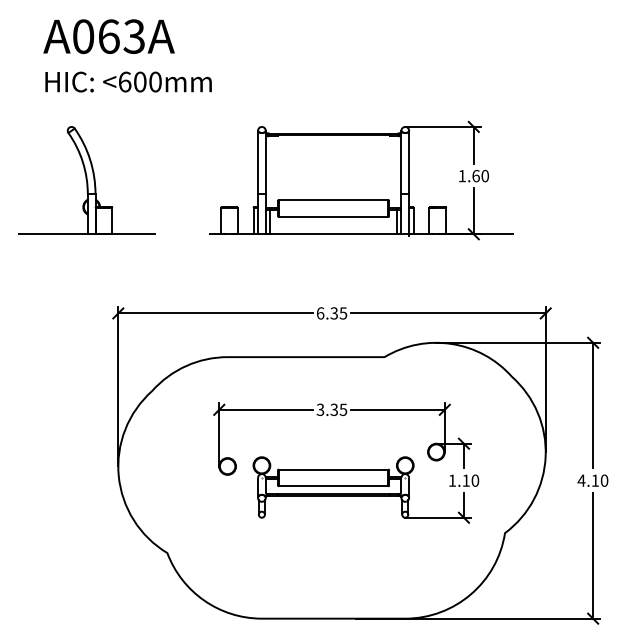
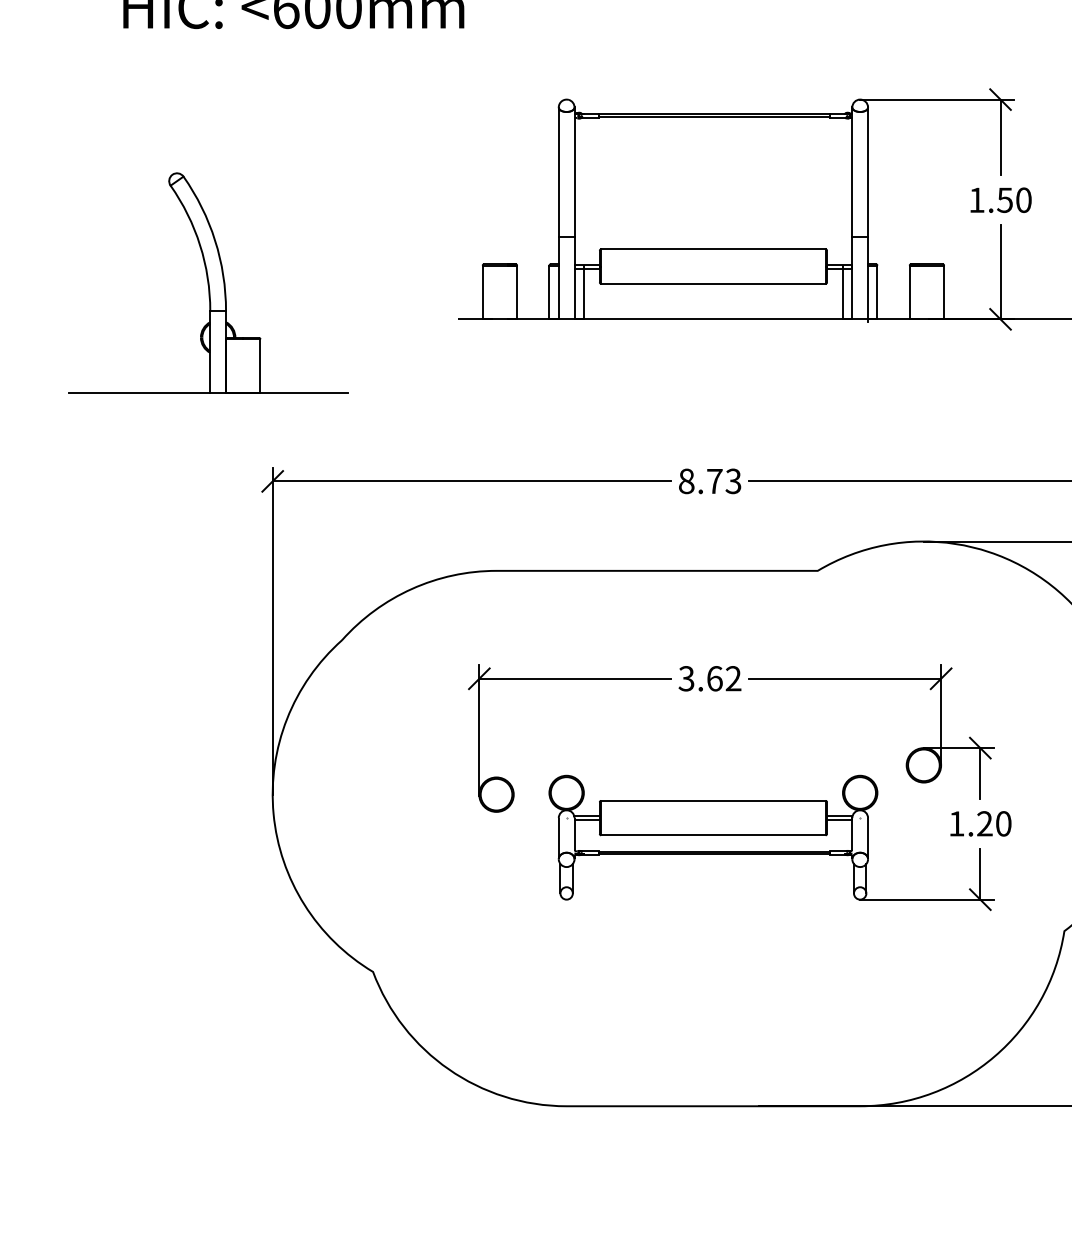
text: (475, 175) -> (1003, 198), 1.60 -> 1.50
part: (86, 180) -> (207, 282), moved
text: (331, 313) -> (709, 481), 6.35 -> 8.73
text: (338, 409) -> (723, 678), 3.35 -> 3.62
text: (465, 480) -> (983, 823), 1.10 -> 1.20

